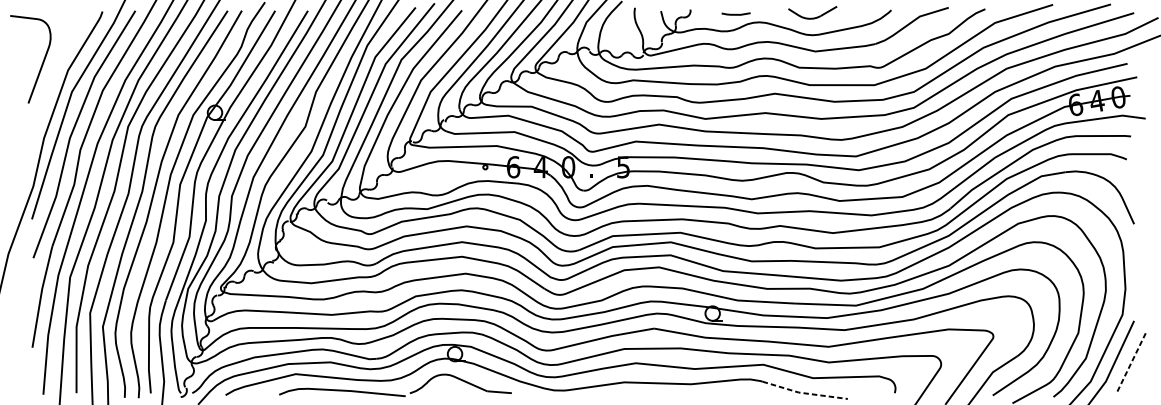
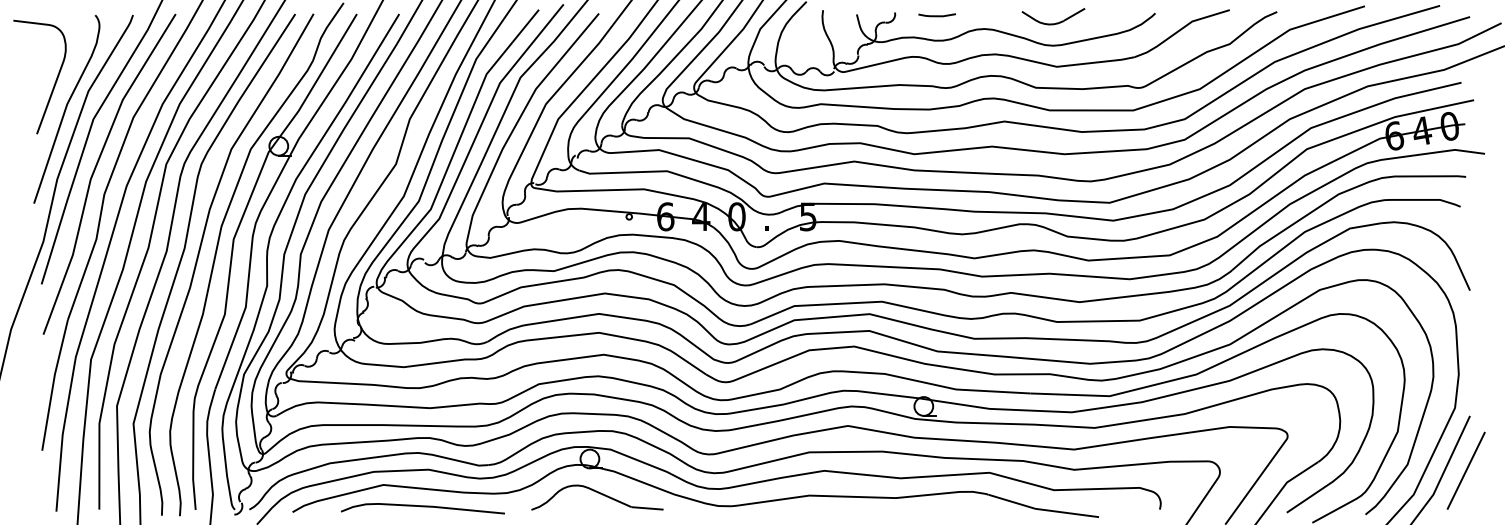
line: (735, 14) -> (936, 15), moved
curve: (51, 84) -> (66, 109), added
line: (1131, 363) -> (1466, 471), dashed -> solid
curve: (342, 391) -> (422, 507), moved
line: (805, 393) -> (1043, 509), dashed -> solid

